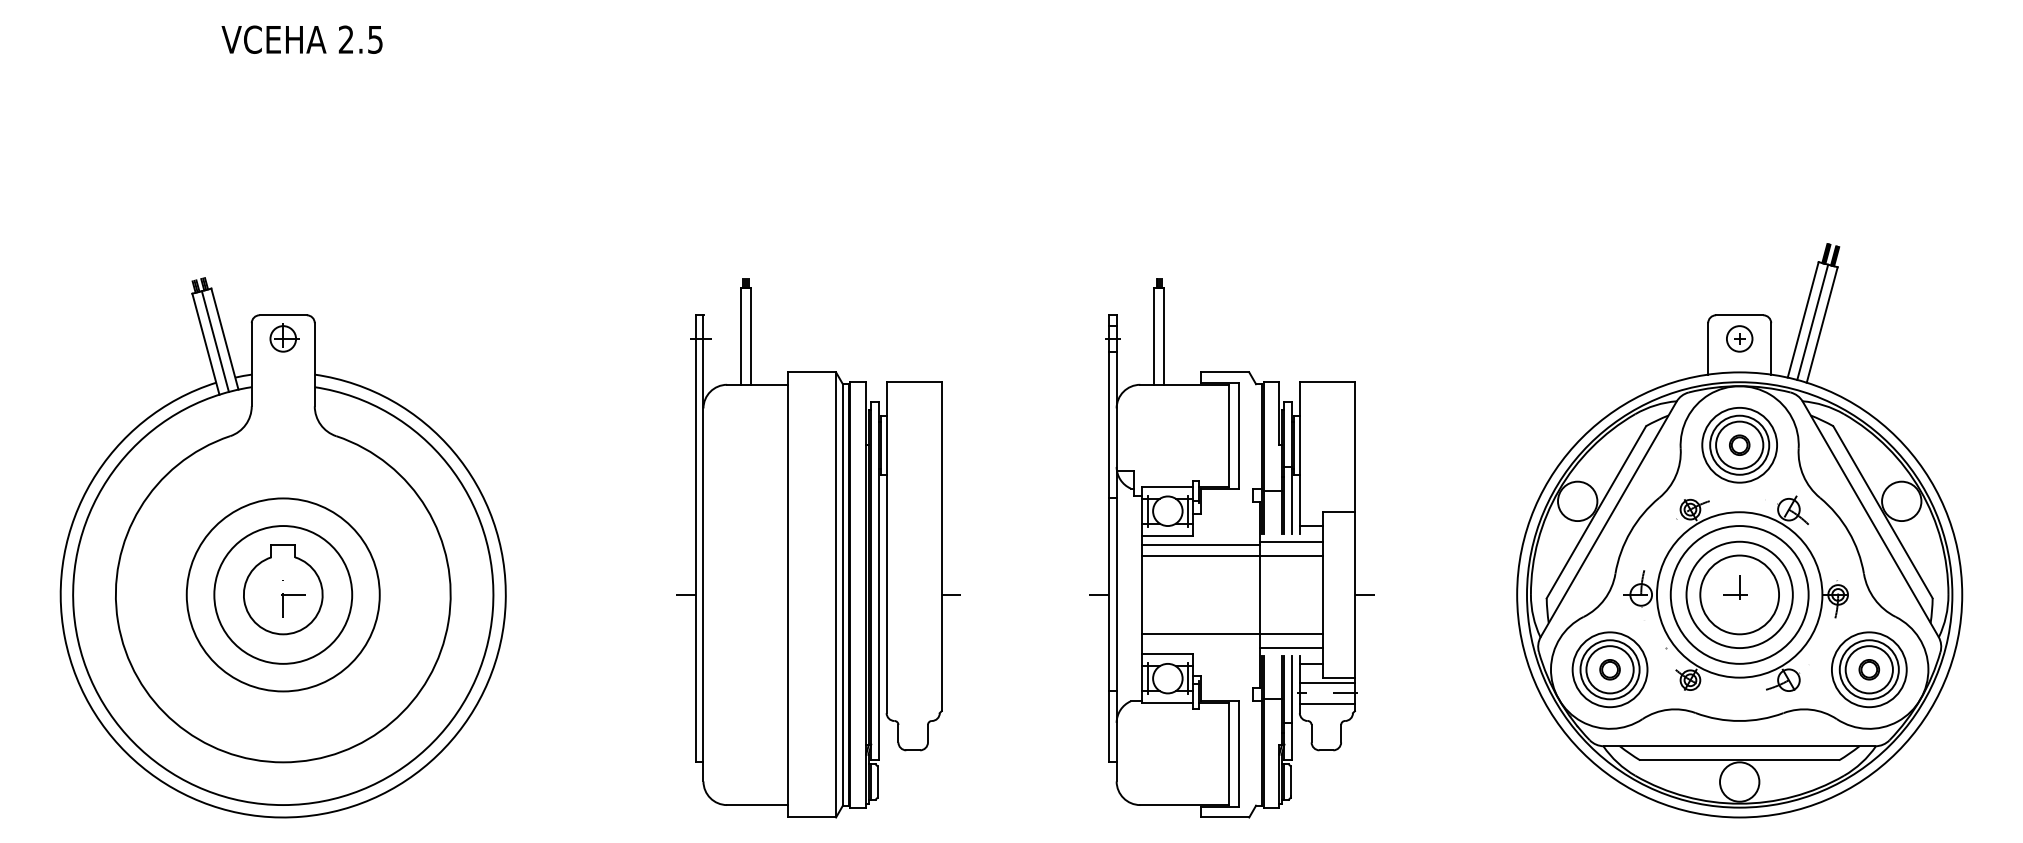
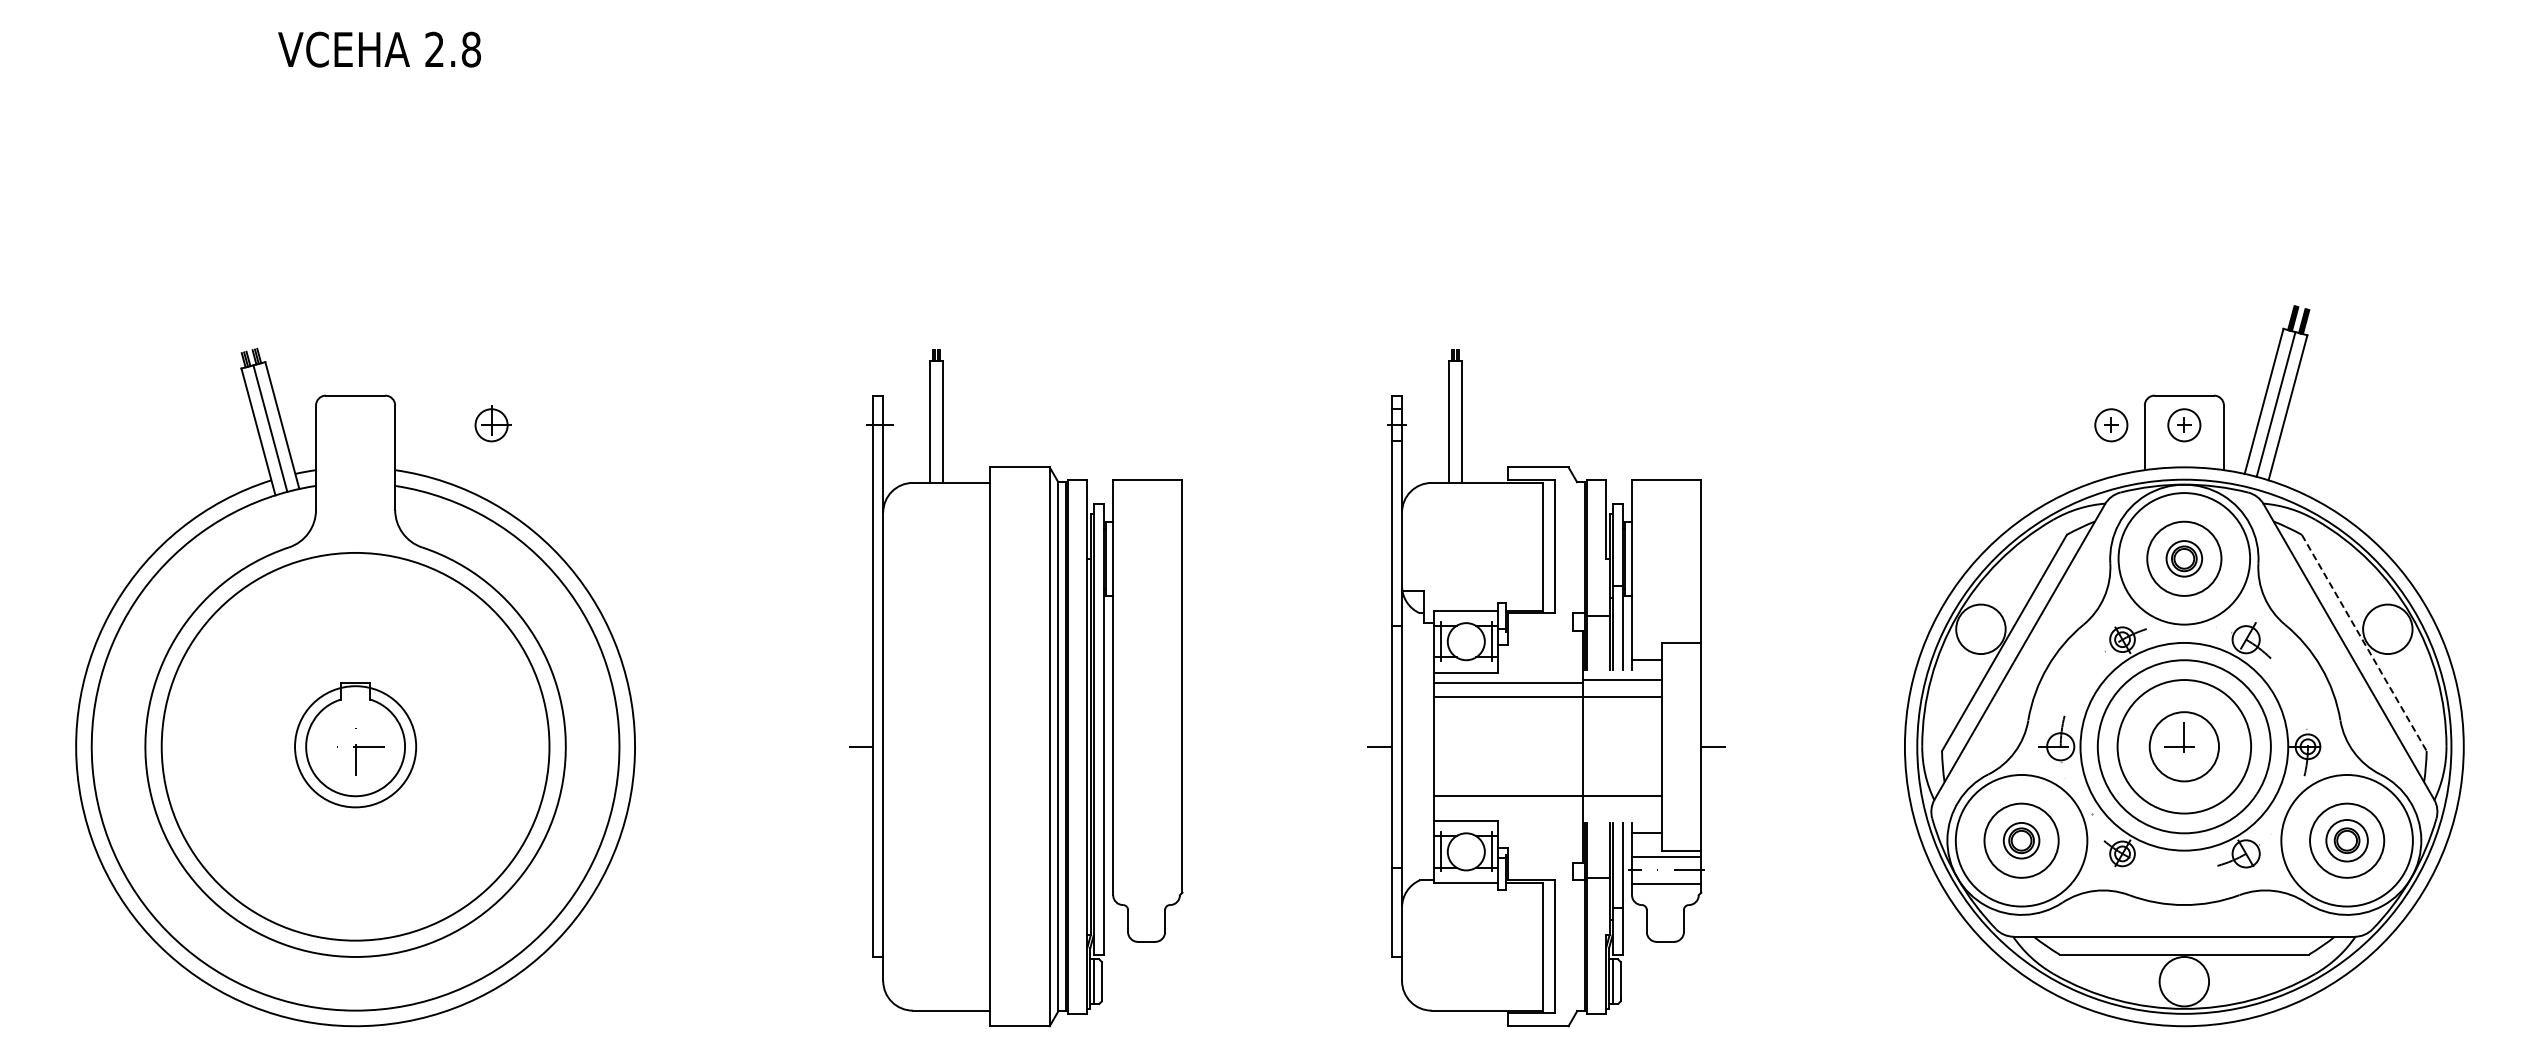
text: (374, 39) -> (470, 49), 2.5 -> 2.8
part: (283, 337) -> (492, 423), moved
part: (1681, 339) -> (2111, 425), added
circle: (1739, 444) -> (2184, 558), size x0.6
circle: (1739, 444) -> (2184, 558), size x1.4
line: (1883, 511) -> (2364, 642), solid -> dashed
circle: (283, 594) -> (355, 746), size x0.7
circle: (283, 594) -> (355, 746), size x1.6
line: (951, 594) -> (1194, 746), removed
circle: (1739, 594) -> (2183, 746), size x0.7
line: (1291, 648) -> (1621, 813), removed
circle: (1609, 669) -> (2021, 840), size x0.6
circle: (1609, 669) -> (2021, 840), size x1.4
circle: (1868, 669) -> (2346, 840), size x0.7
circle: (1869, 669) -> (2347, 840), size x1.4

